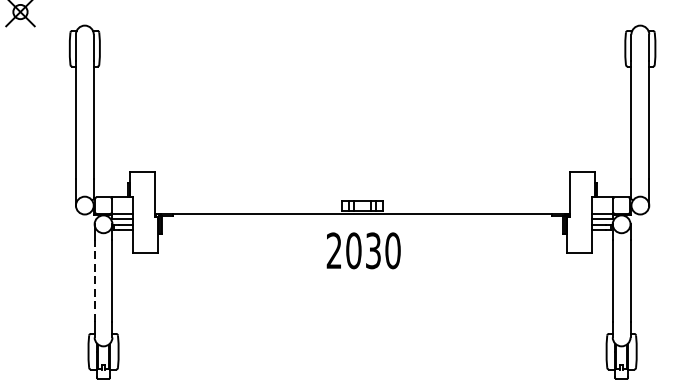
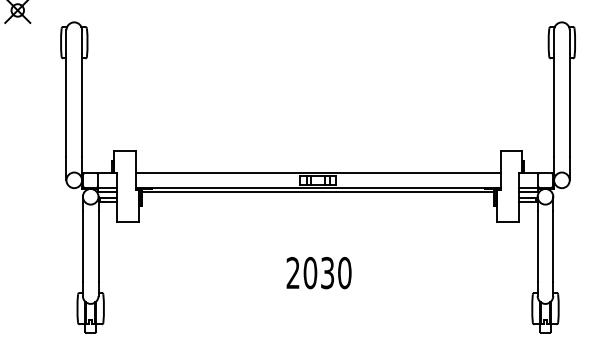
line: (361, 197) -> (317, 173), added
line: (361, 219) -> (317, 192), added
text: (363, 251) -> (318, 273), moved
line: (94, 280) -> (82, 246), dashed -> solid

